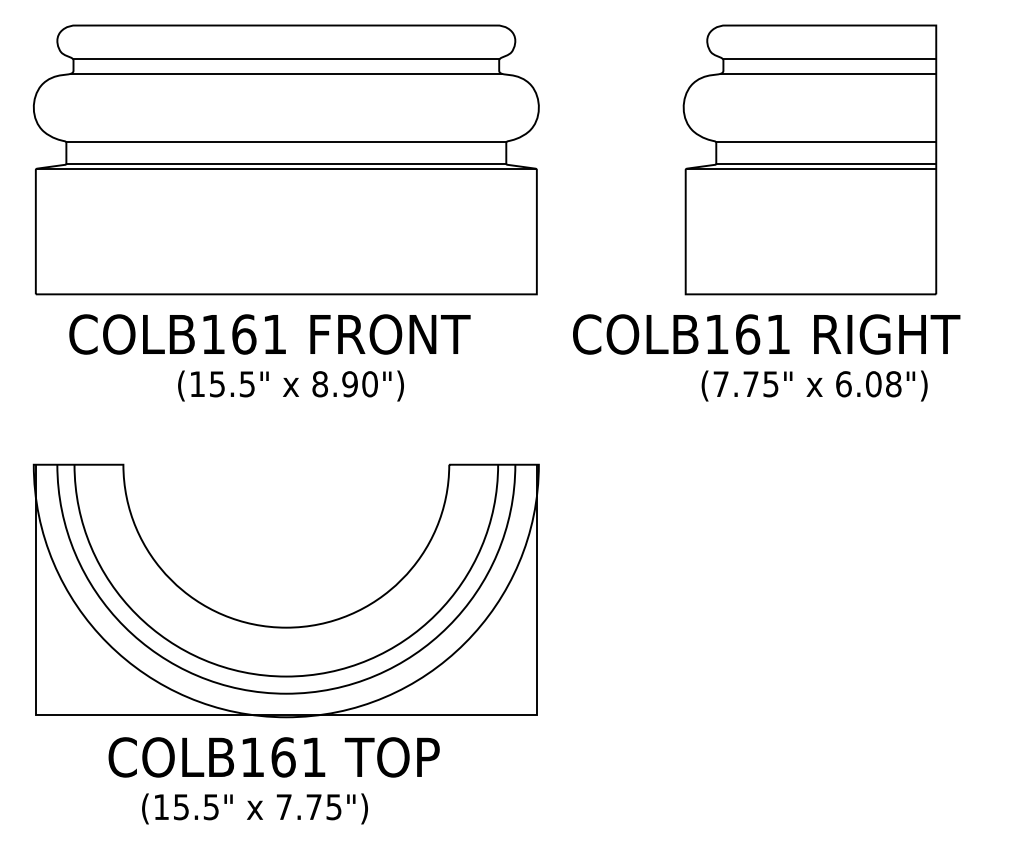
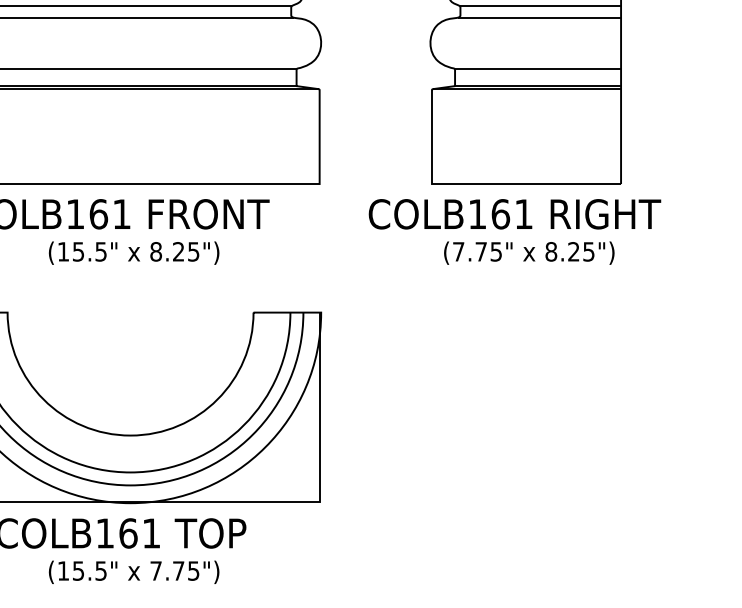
text: (766, 334) -> (514, 214), moved
text: (359, 384) -> (185, 252), 8.90") -> 8.25")
text: (868, 384) -> (569, 252), 6.08") -> 8.25")
text: (254, 808) -> (133, 572), moved

